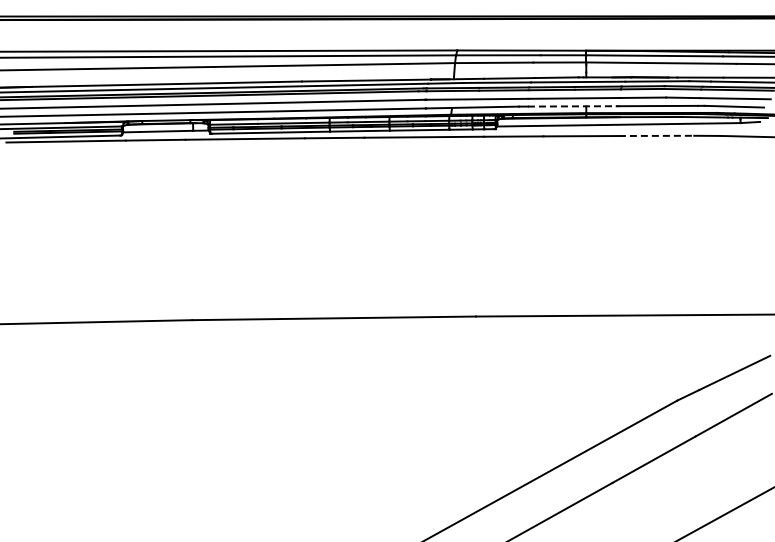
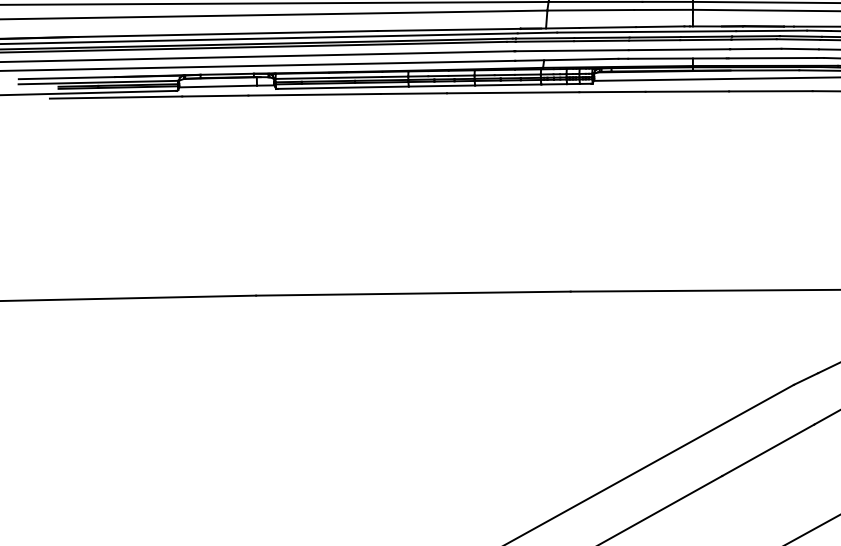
line: (572, 106) -> (677, 58), dashed -> solid
line: (656, 135) -> (770, 90), dashed -> solid

